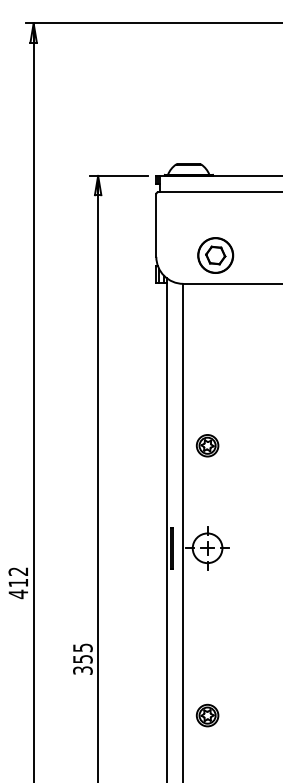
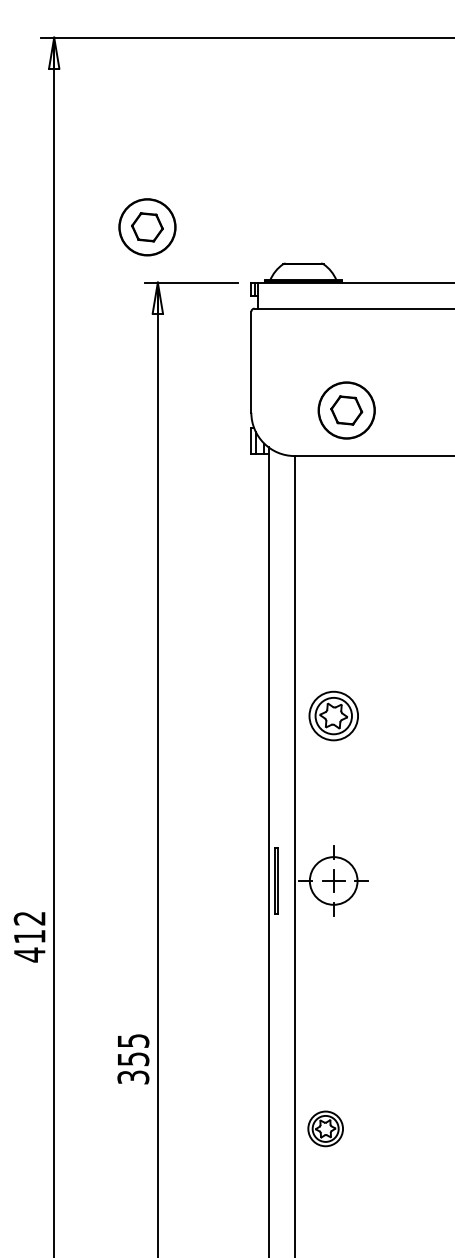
part: (91, 141) -> (147, 227), added
part: (207, 445) -> (333, 715), size x1.4
part: (207, 715) -> (325, 1128), moved

